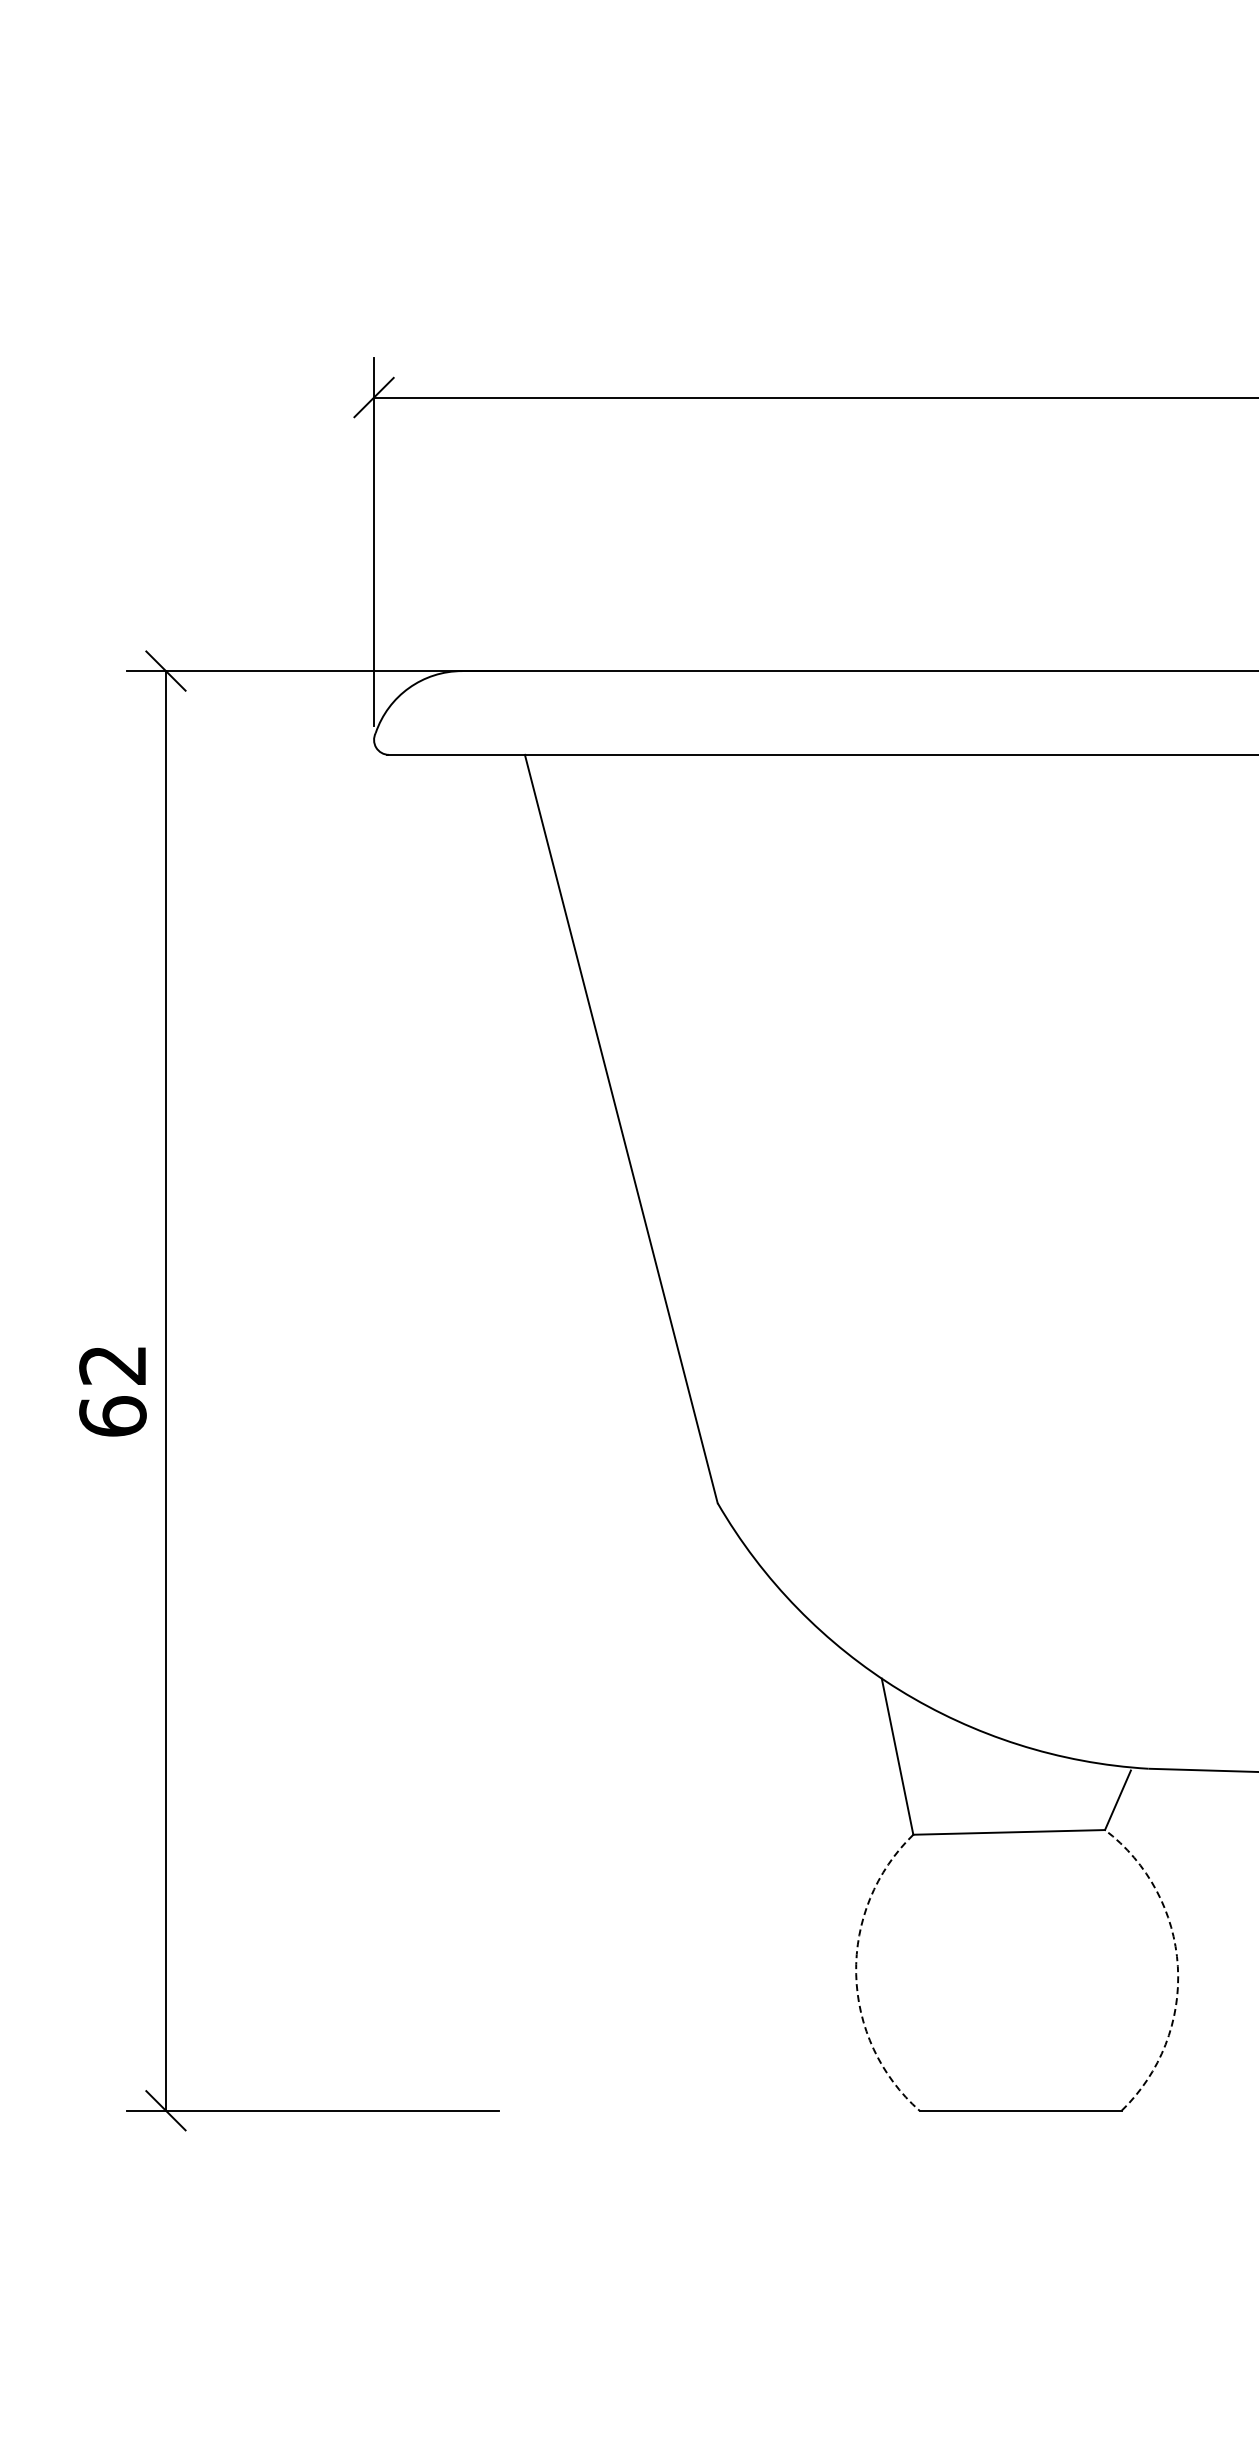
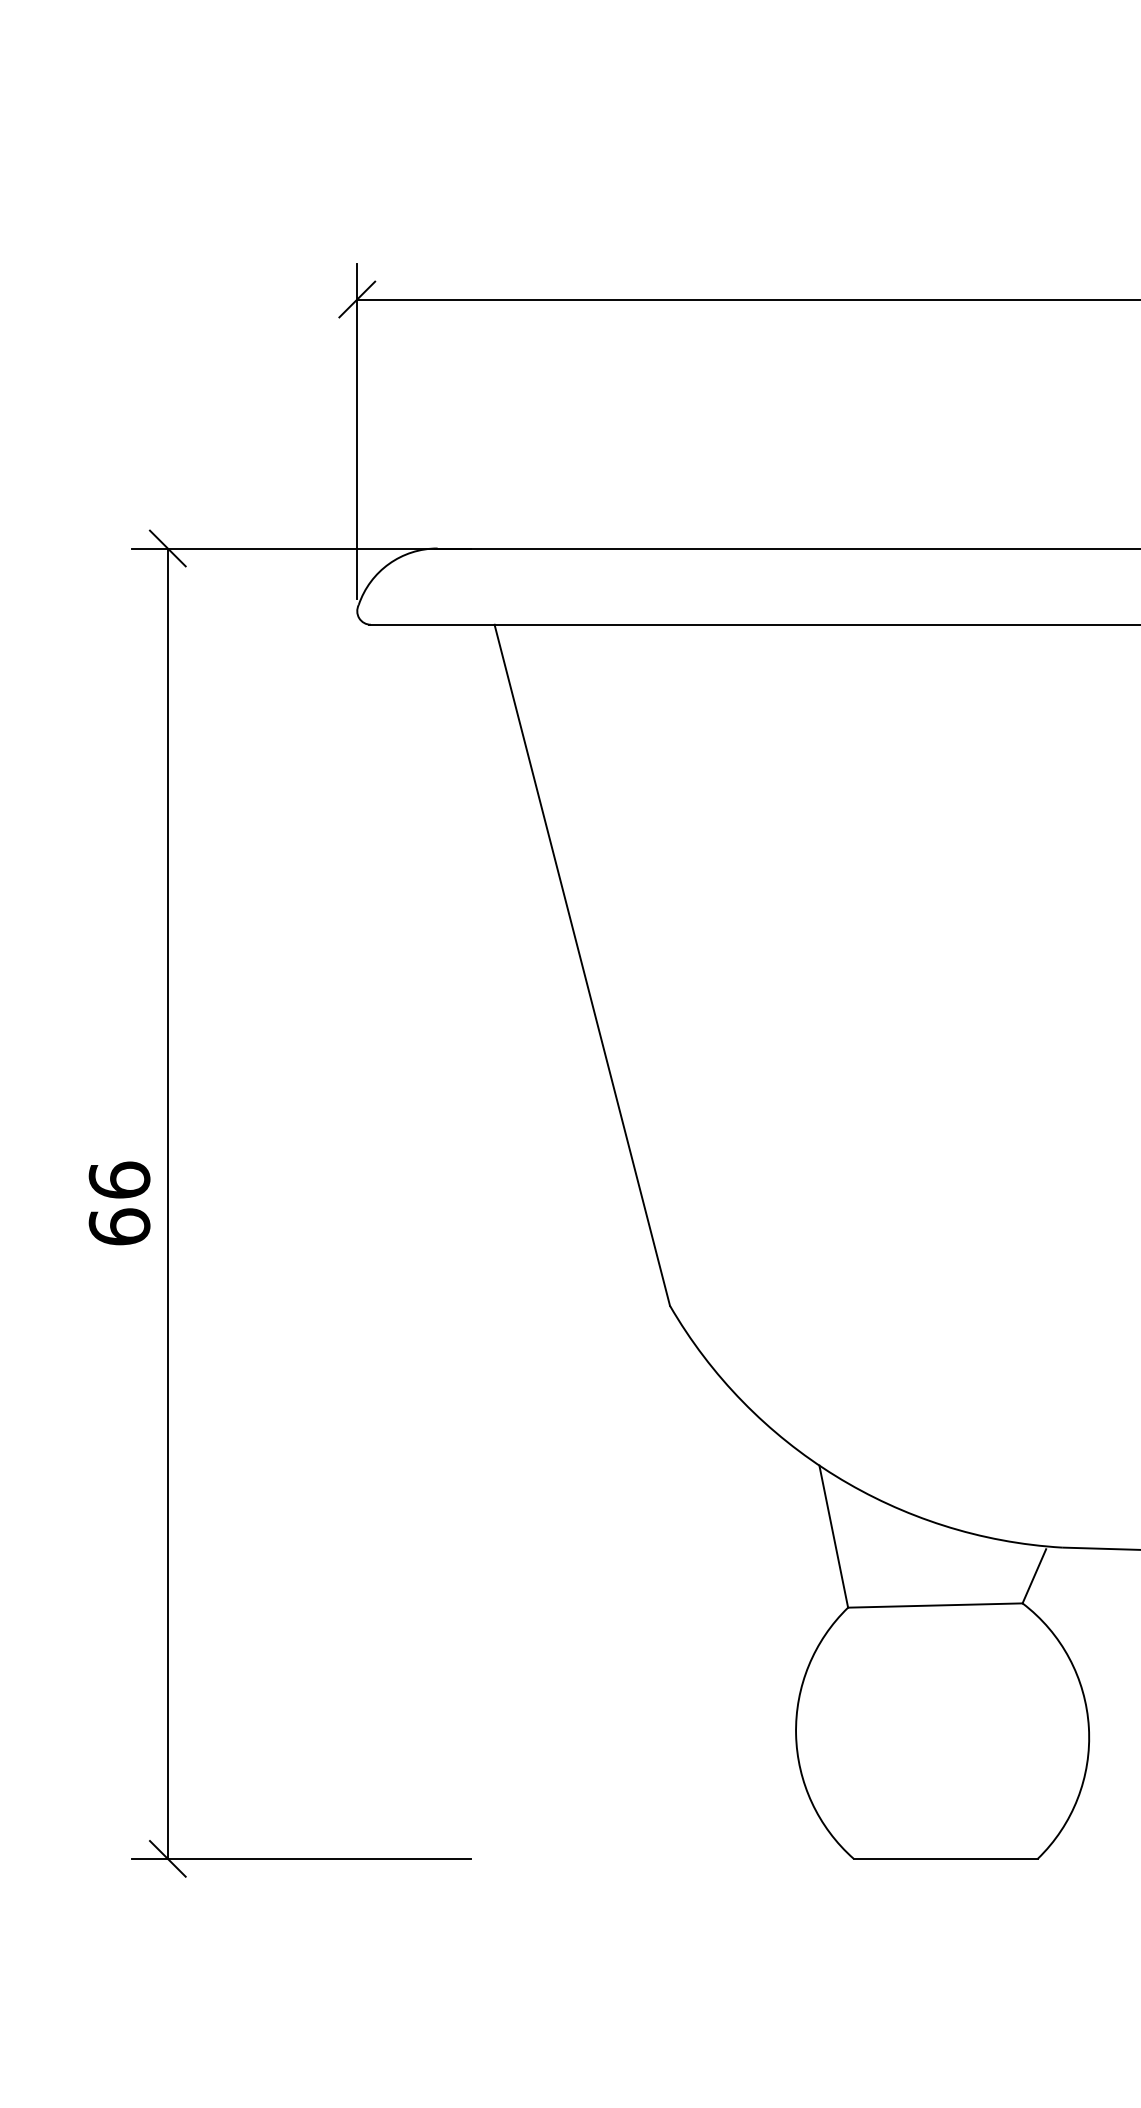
text: (112, 1364) -> (119, 1179), 62 -> 66
arc: (1177, 1966) -> (1088, 1727), dashed -> solid
arc: (856, 1974) -> (796, 1734), dashed -> solid

